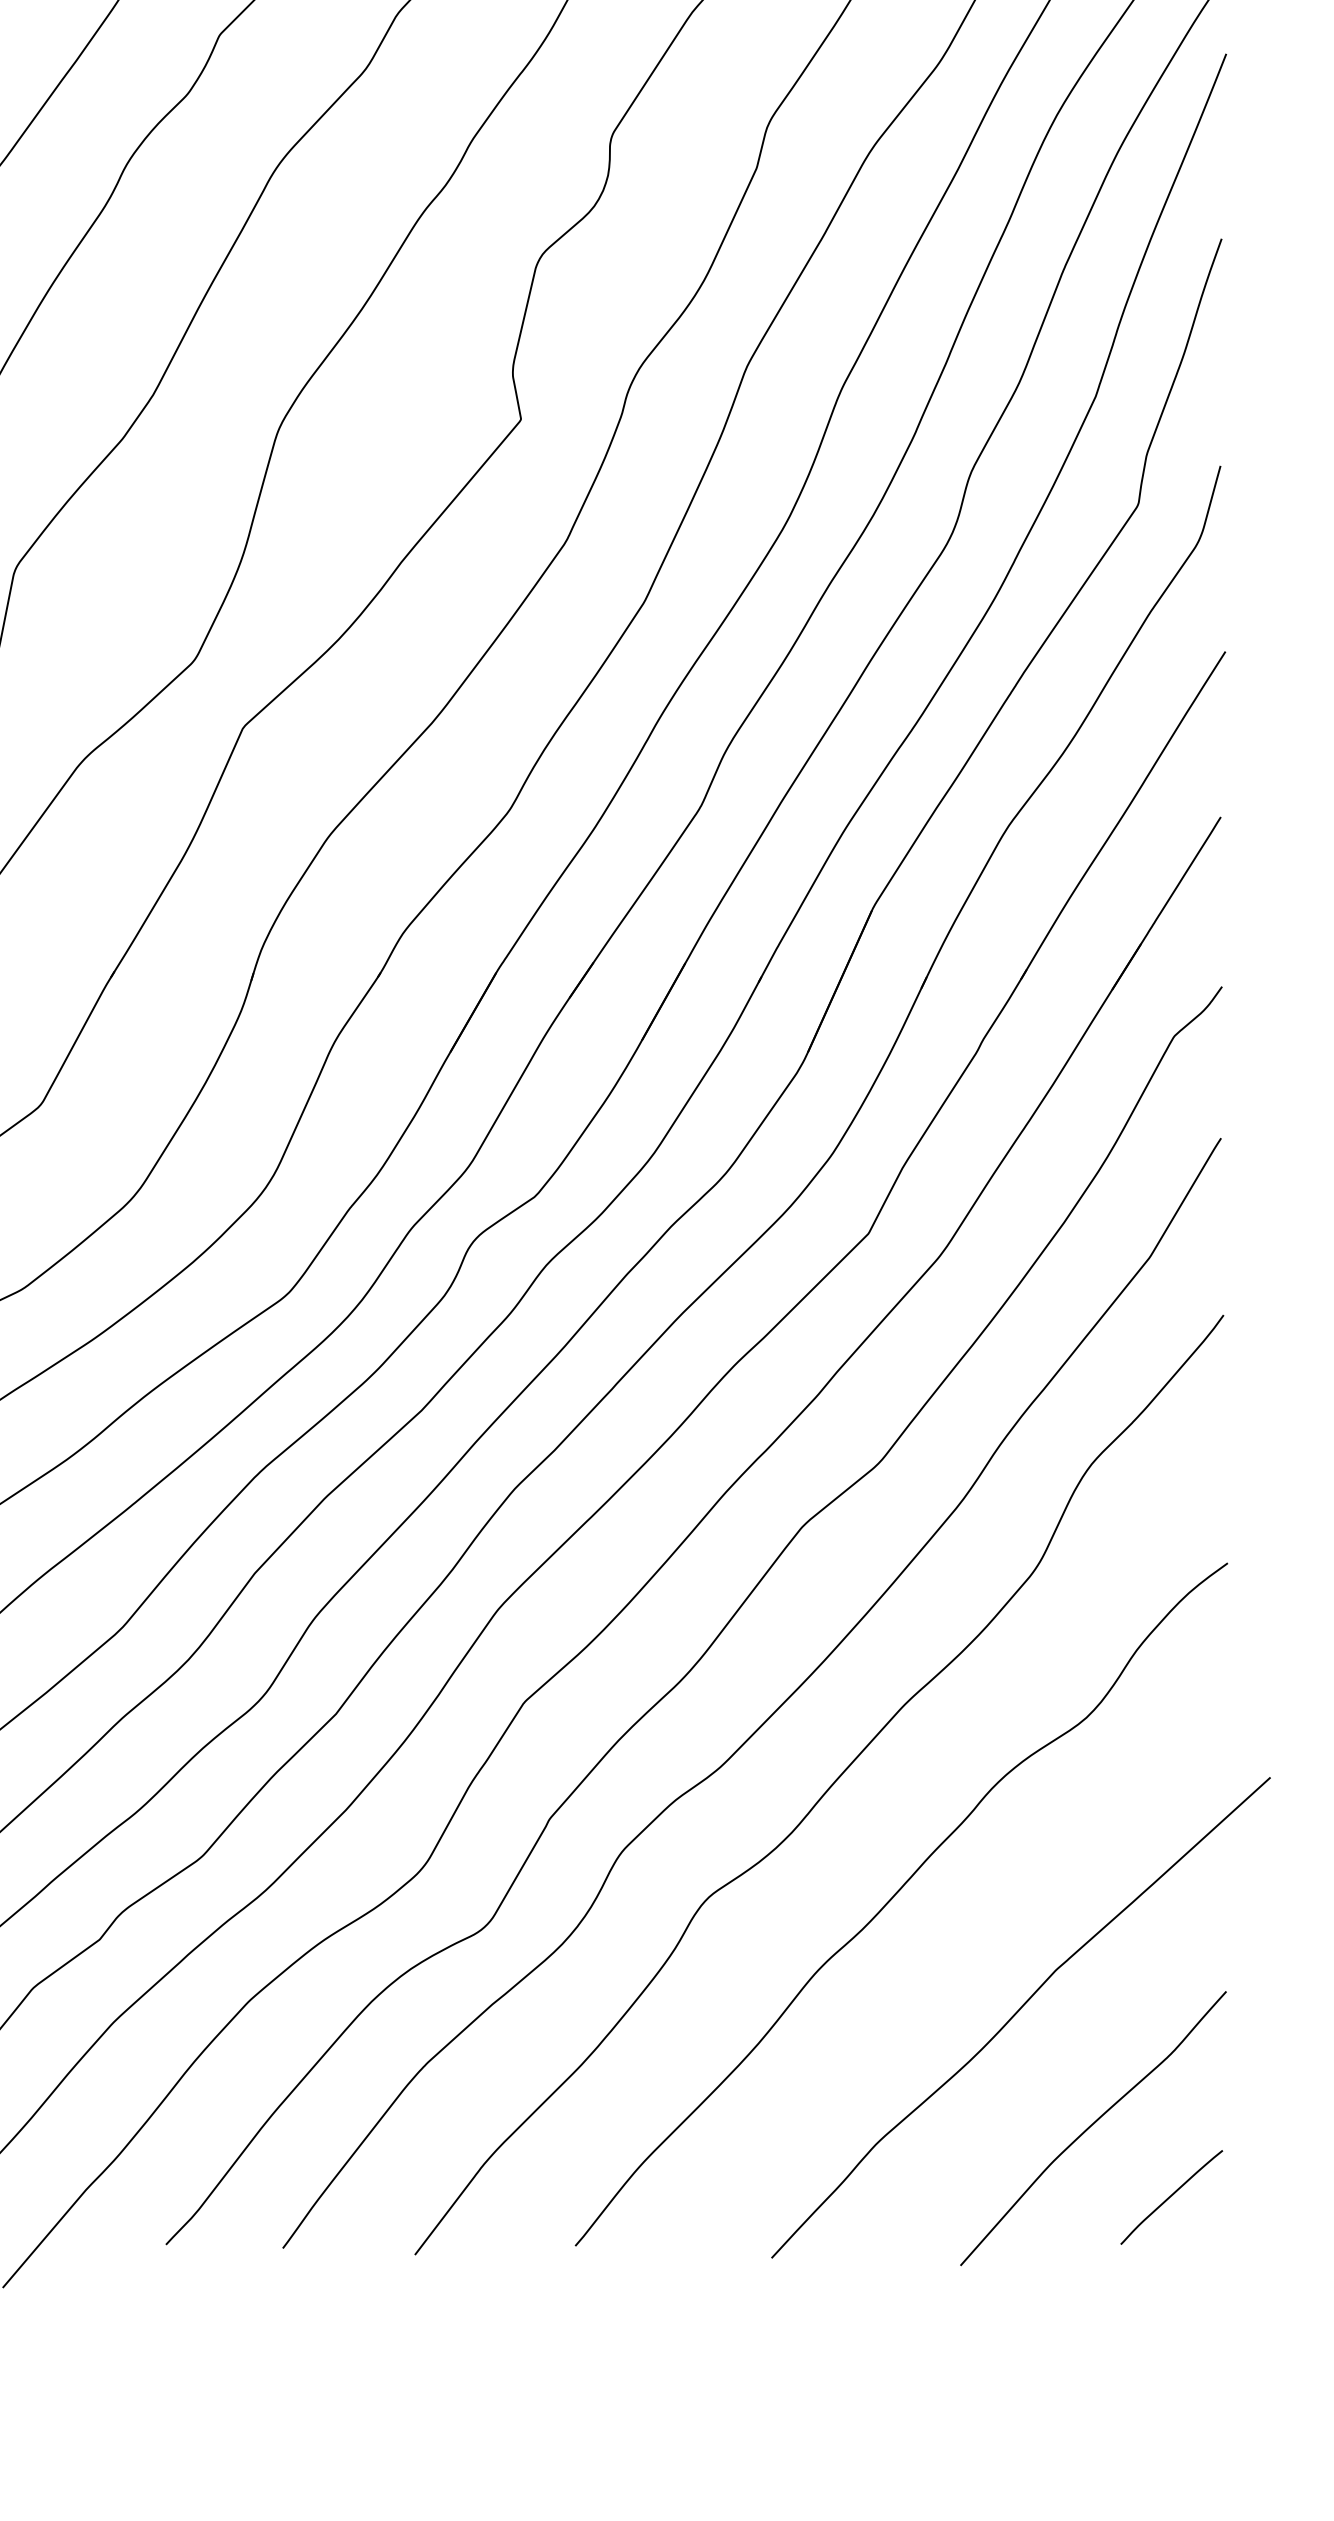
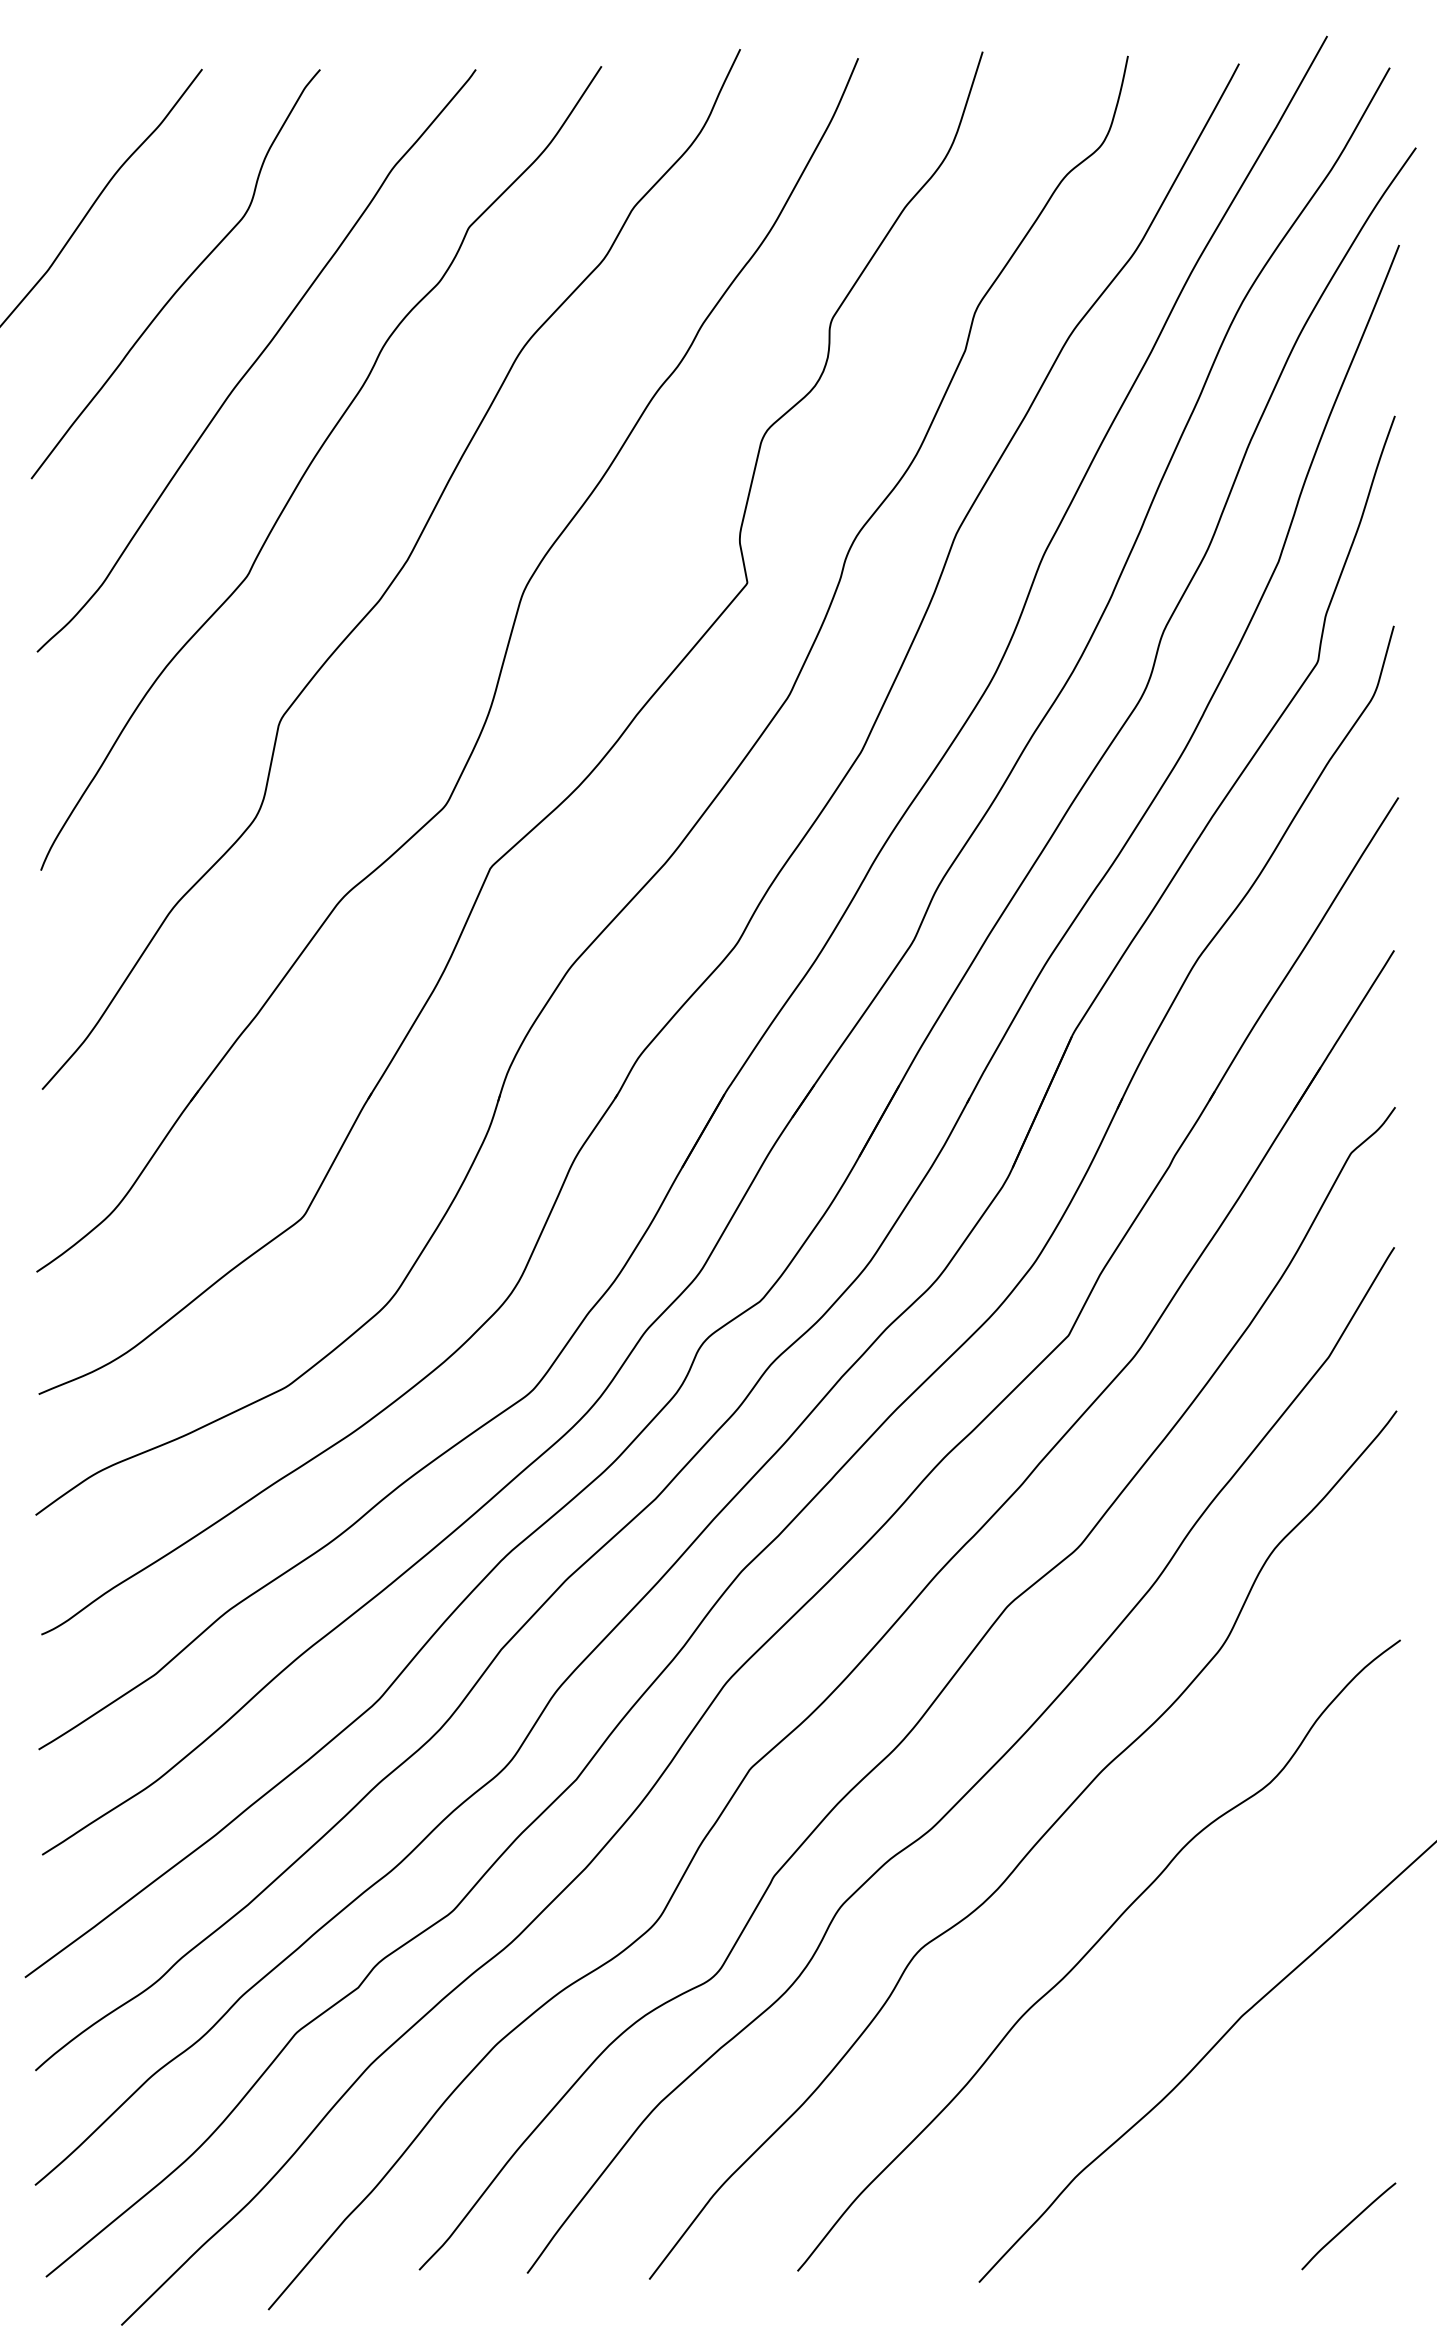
curve: (1092, 2126) -> (1275, 2160), removed

